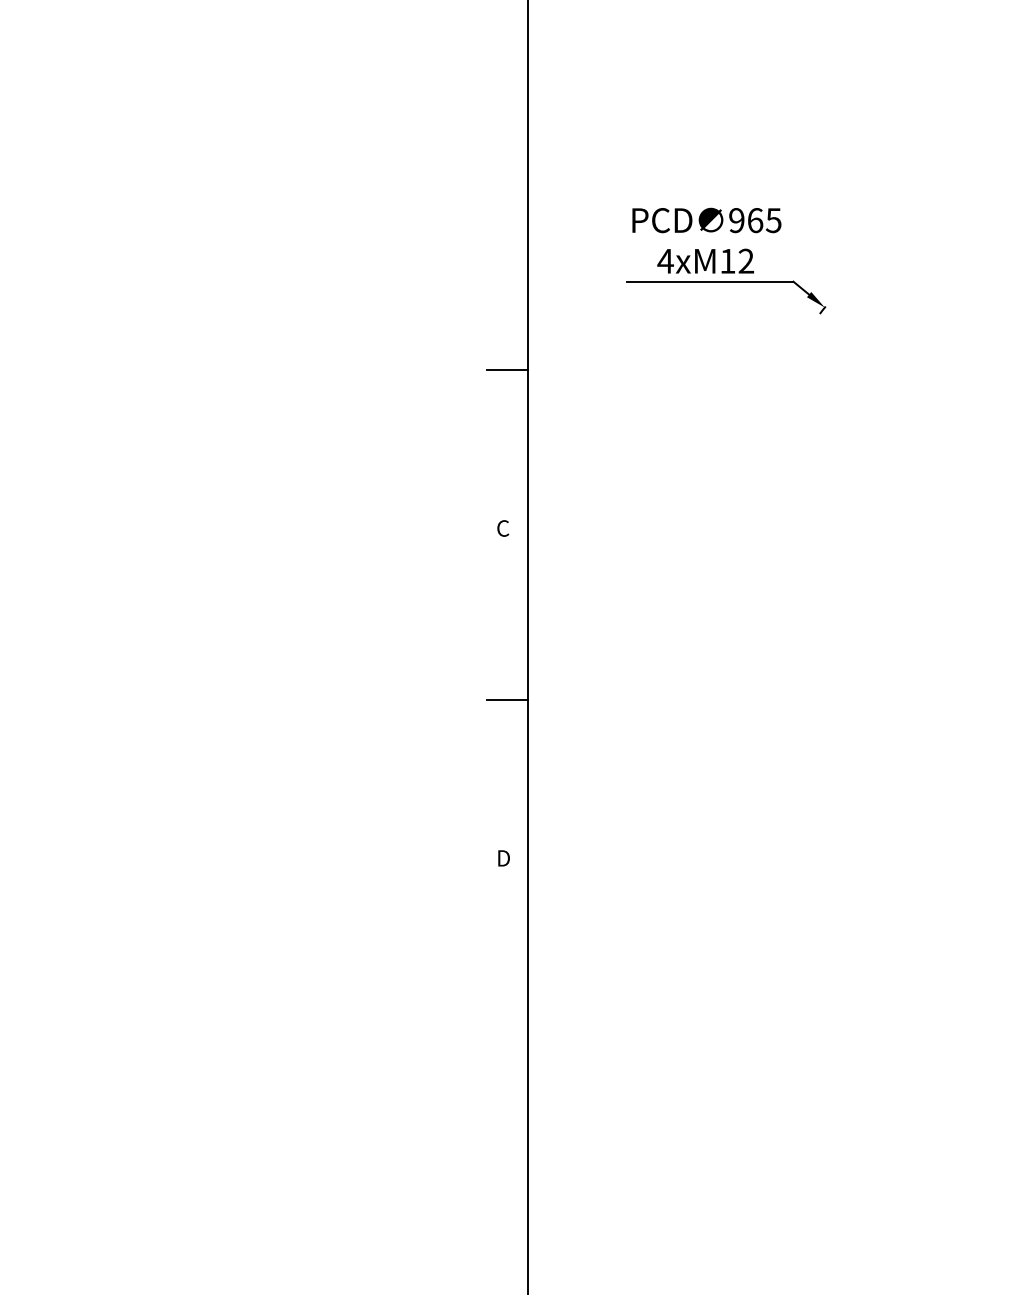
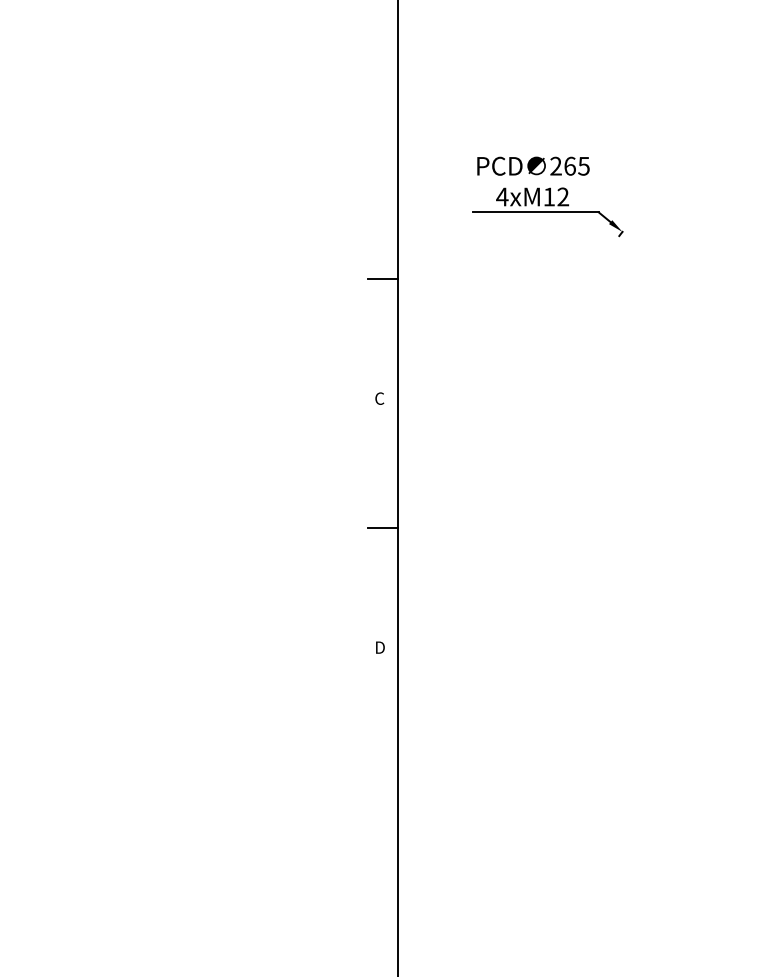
text: (736, 220) -> (555, 166), 965 -> 265

